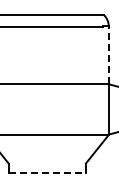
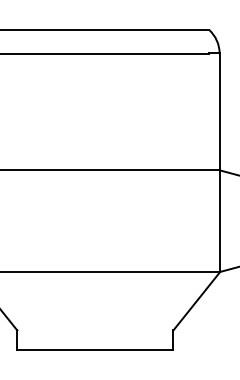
line: (109, 55) -> (221, 112), dashed -> solid
line: (47, 173) -> (95, 350), dashed -> solid

